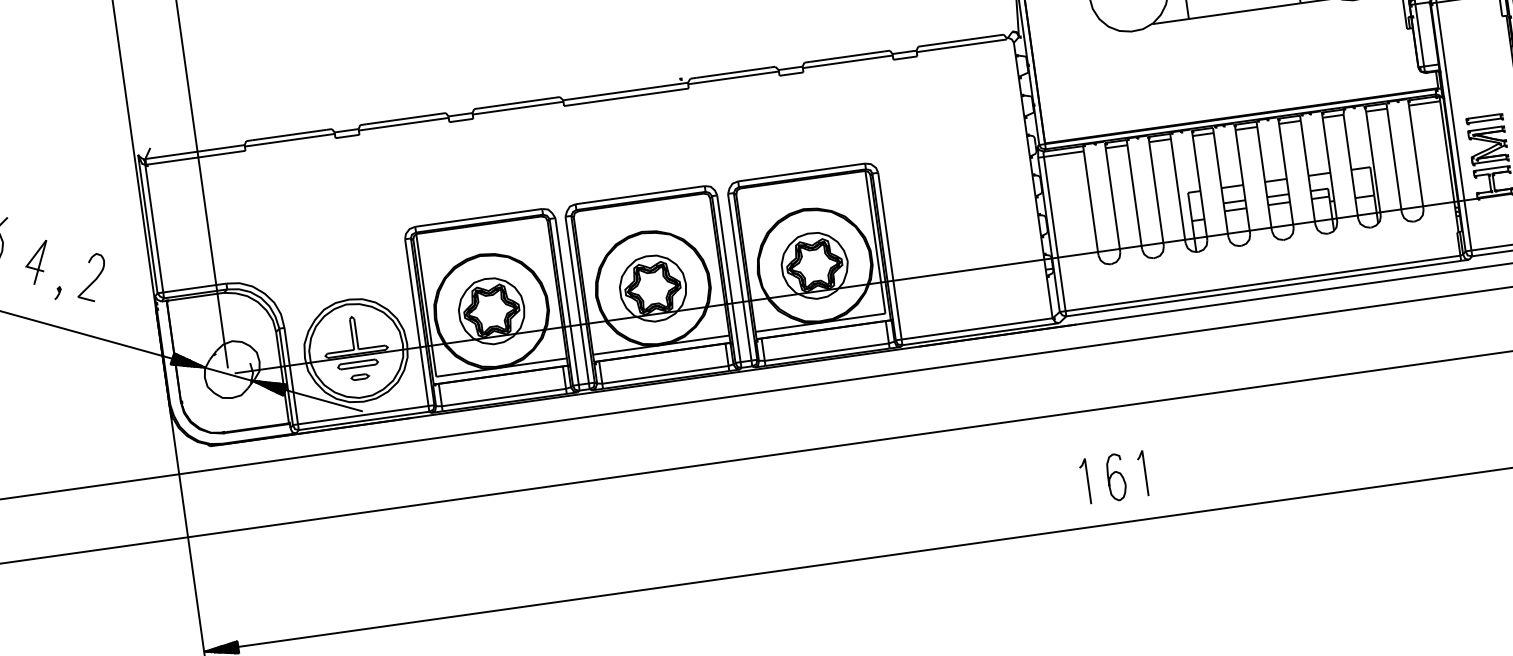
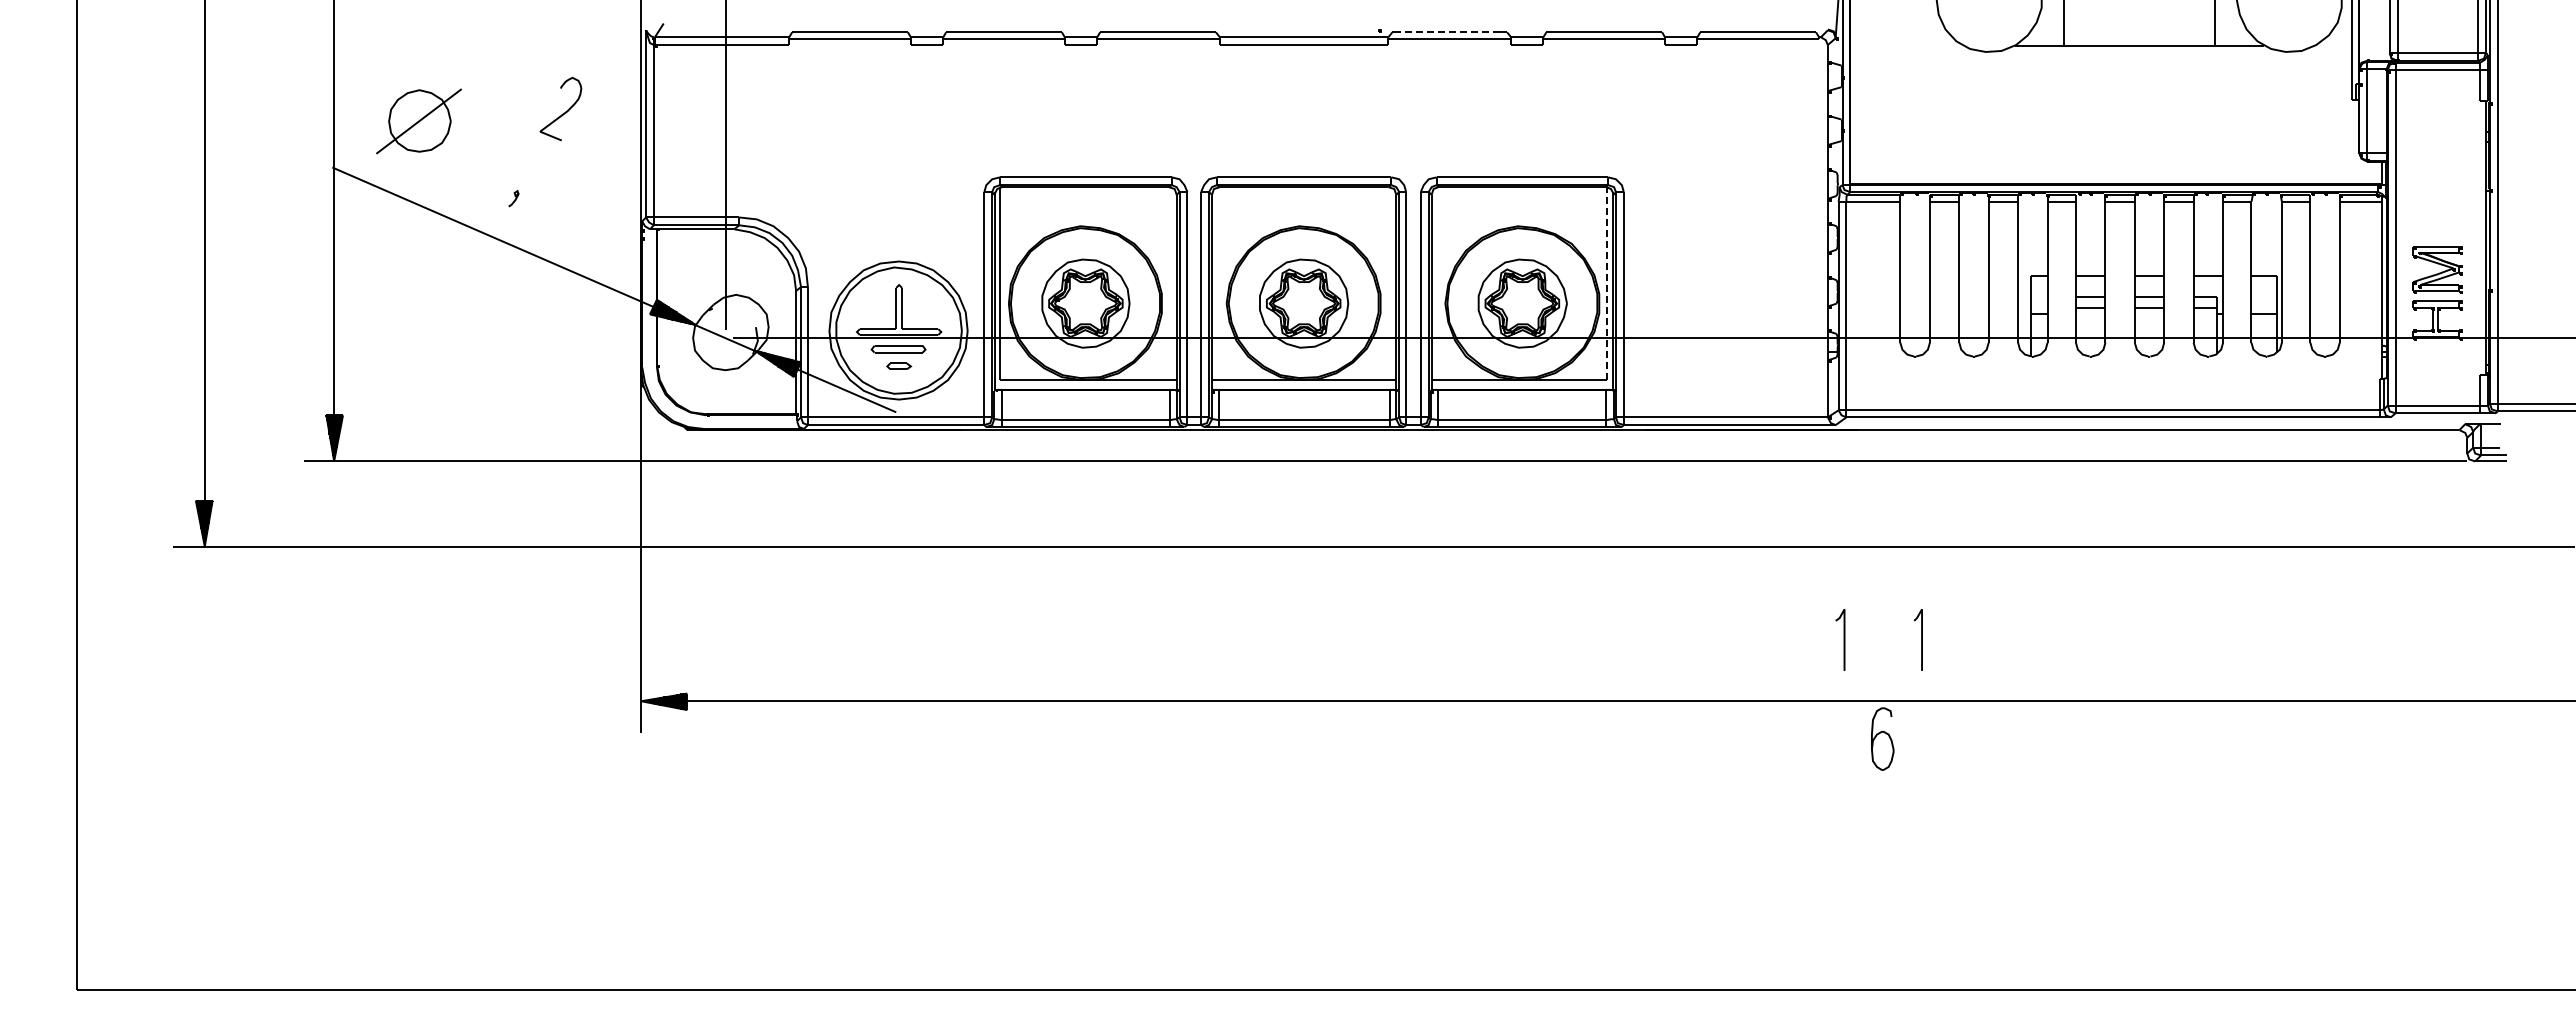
line: (733, 72) -> (1450, 32), solid -> dashed
part: (1484, 118) -> (2437, 233), removed
line: (875, 242) -> (1607, 283), solid -> dashed
part: (37, 262) -> (492, 154), removed
curve: (92, 281) -> (562, 113), moved
curve: (1113, 474) -> (1879, 734), moved

